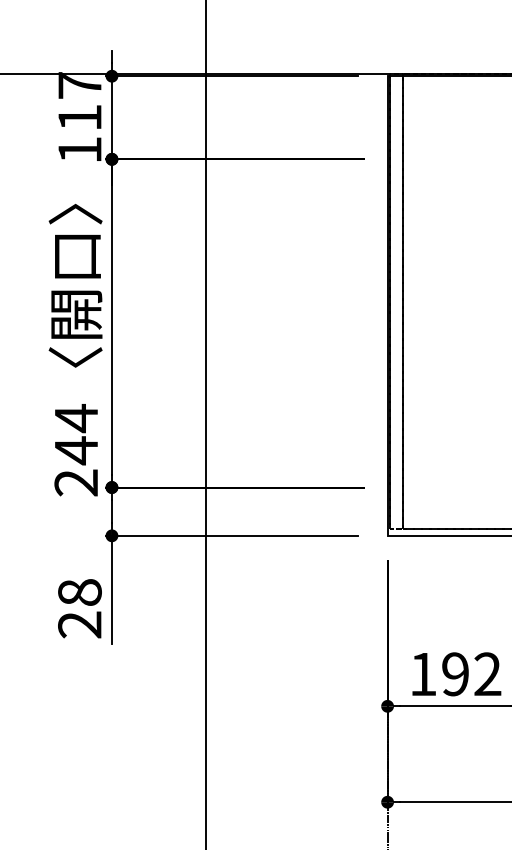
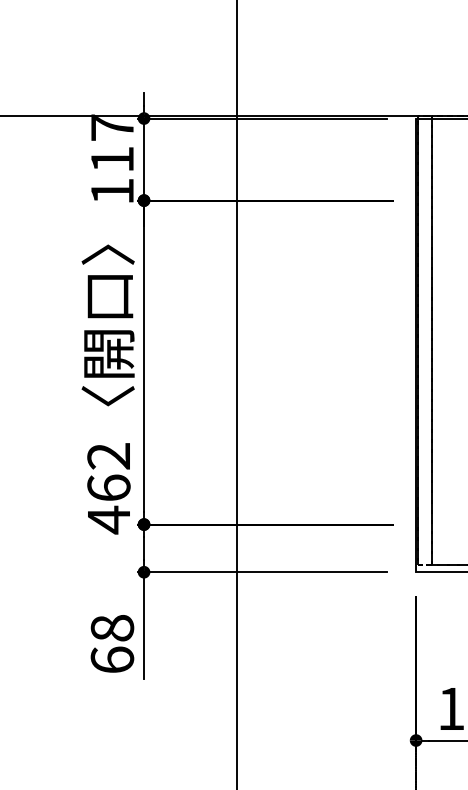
text: (76, 450) -> (109, 488), 244 -> 462
text: (79, 624) -> (112, 659), 28 -> 68

